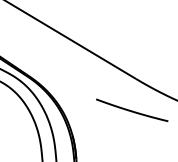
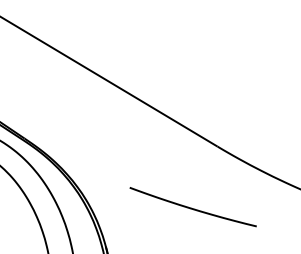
curve: (132, 110) -> (193, 207), moved

